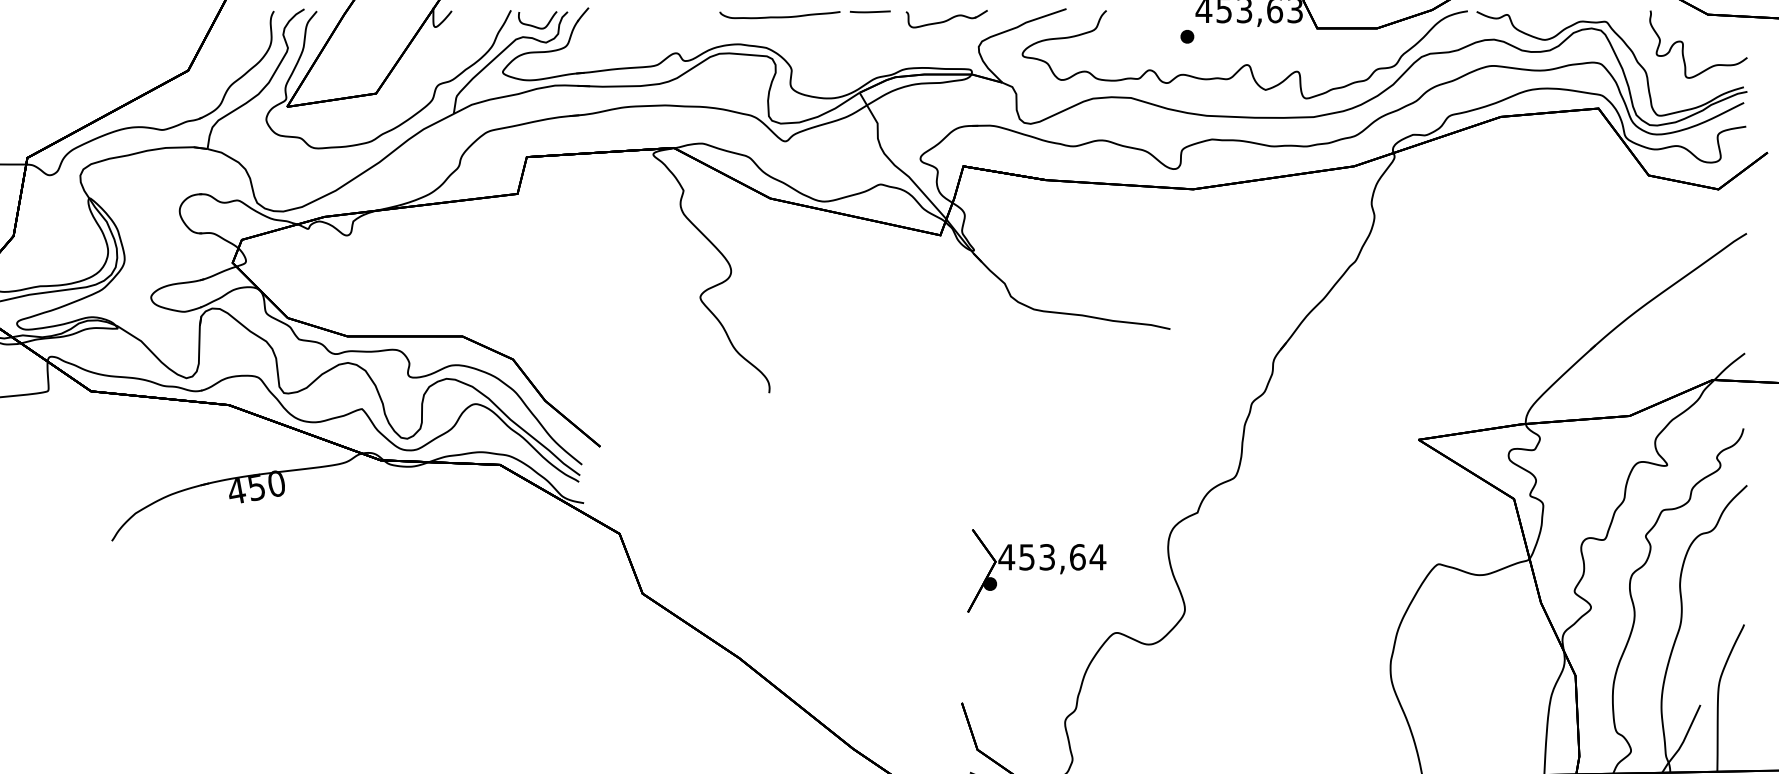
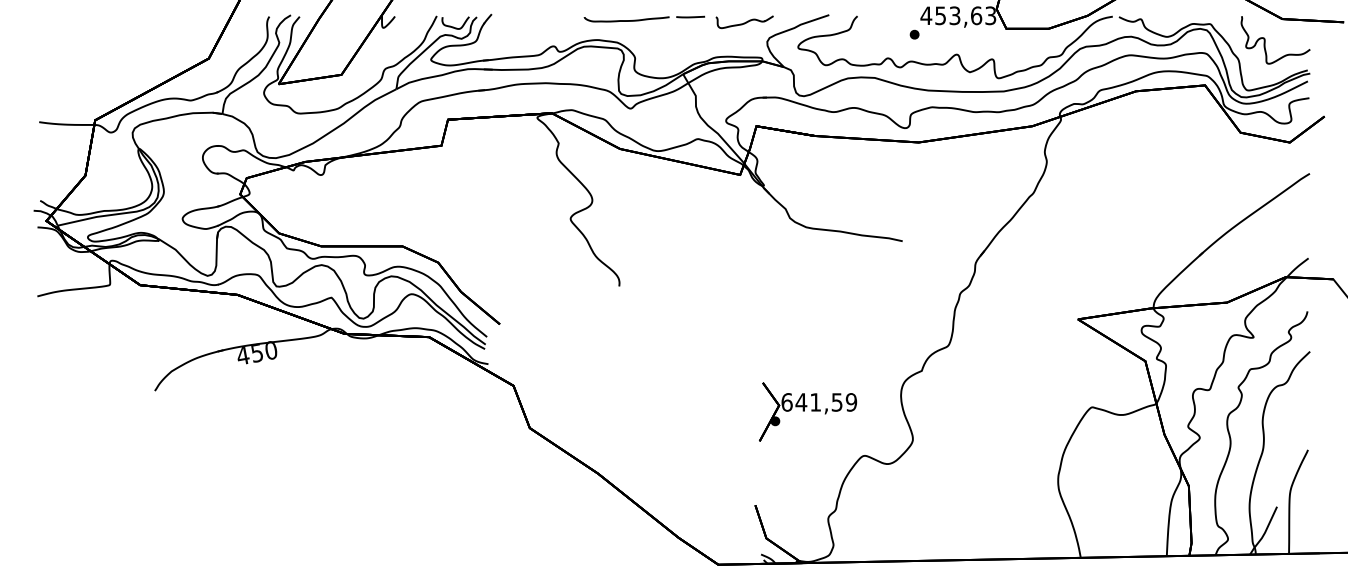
text: (1052, 557) -> (819, 402), 453,64 -> 641,59

